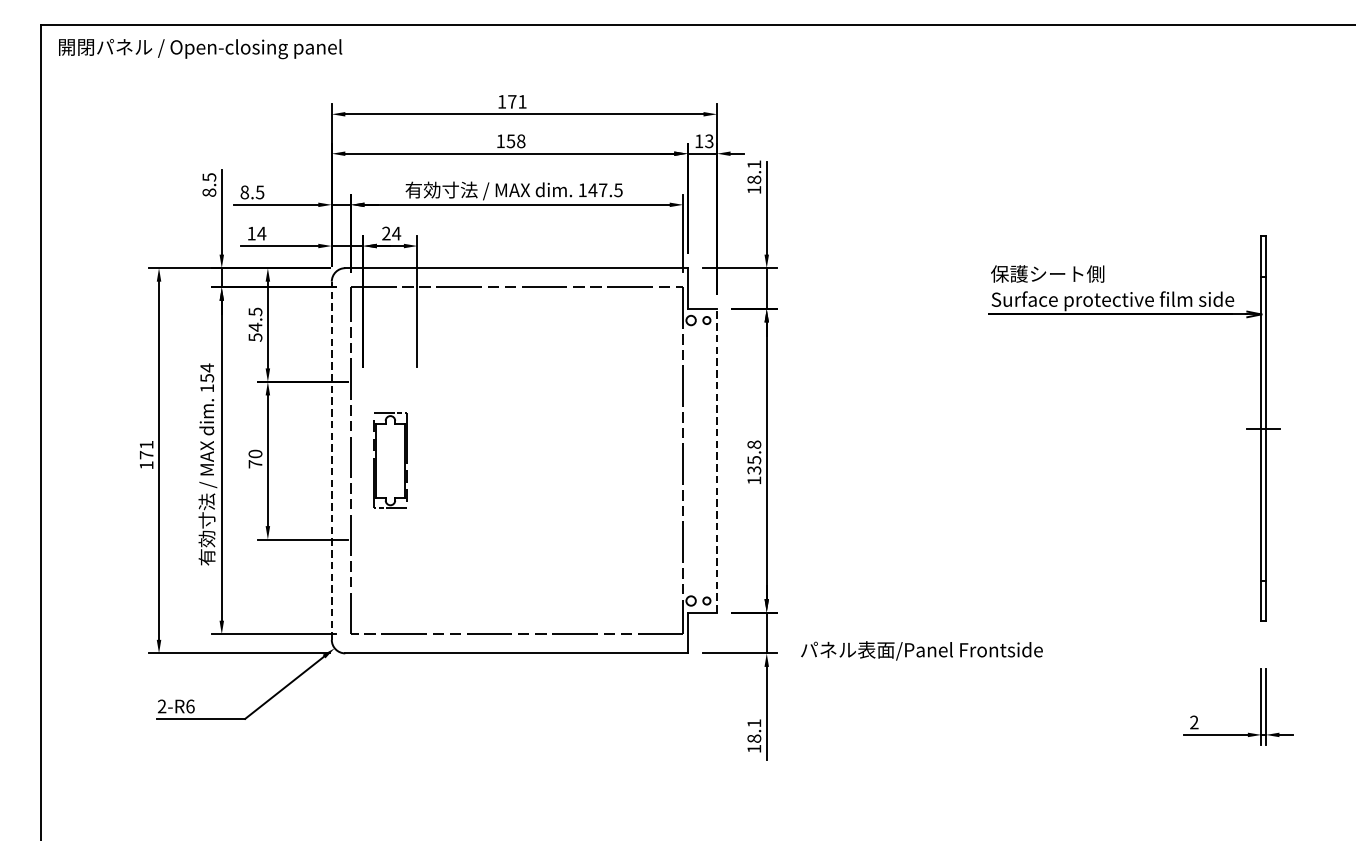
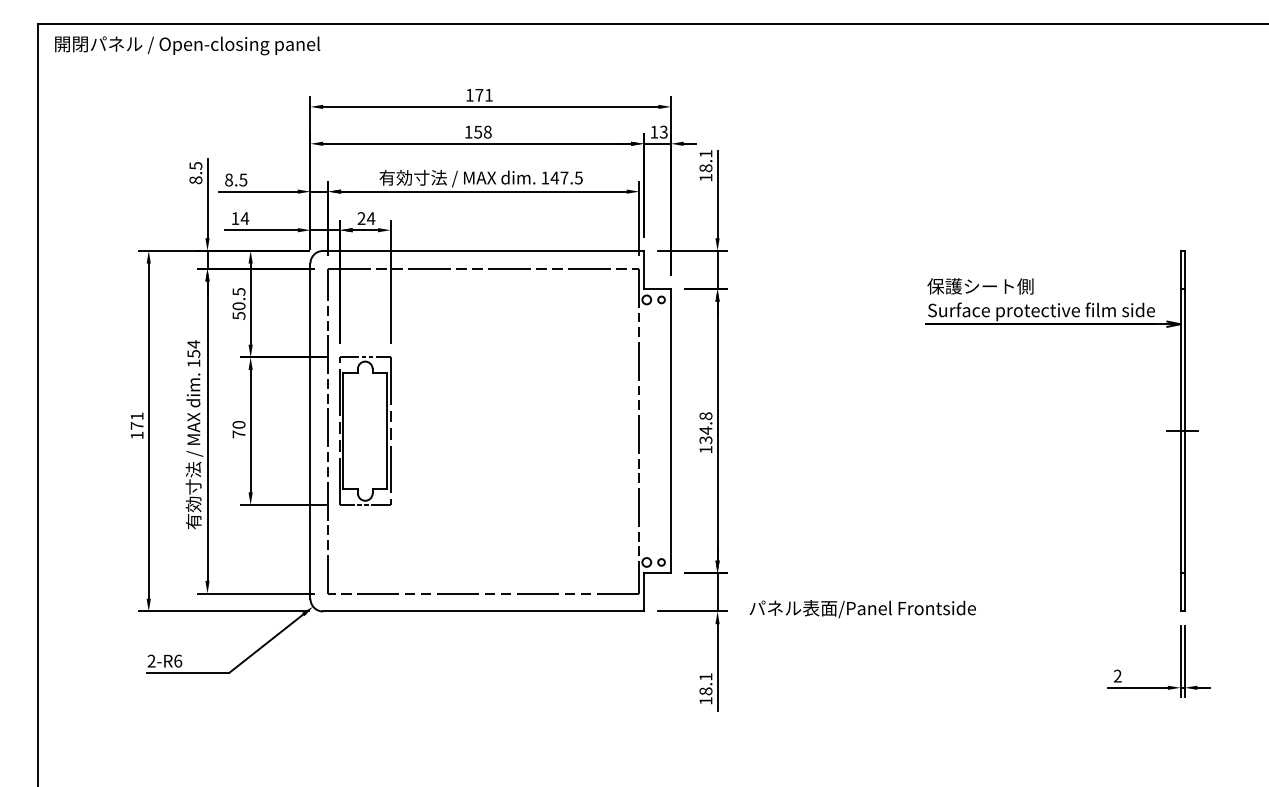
text: (254, 327) -> (238, 306), 54.5 -> 50.5
part: (1246, 427) -> (1166, 430), moved
part: (390, 460) -> (365, 430), size x1.67
line: (717, 460) -> (671, 430), dashed -> solid
text: (753, 460) -> (705, 430), 135.8 -> 134.8
line: (331, 461) -> (310, 431), dashed -> solid

